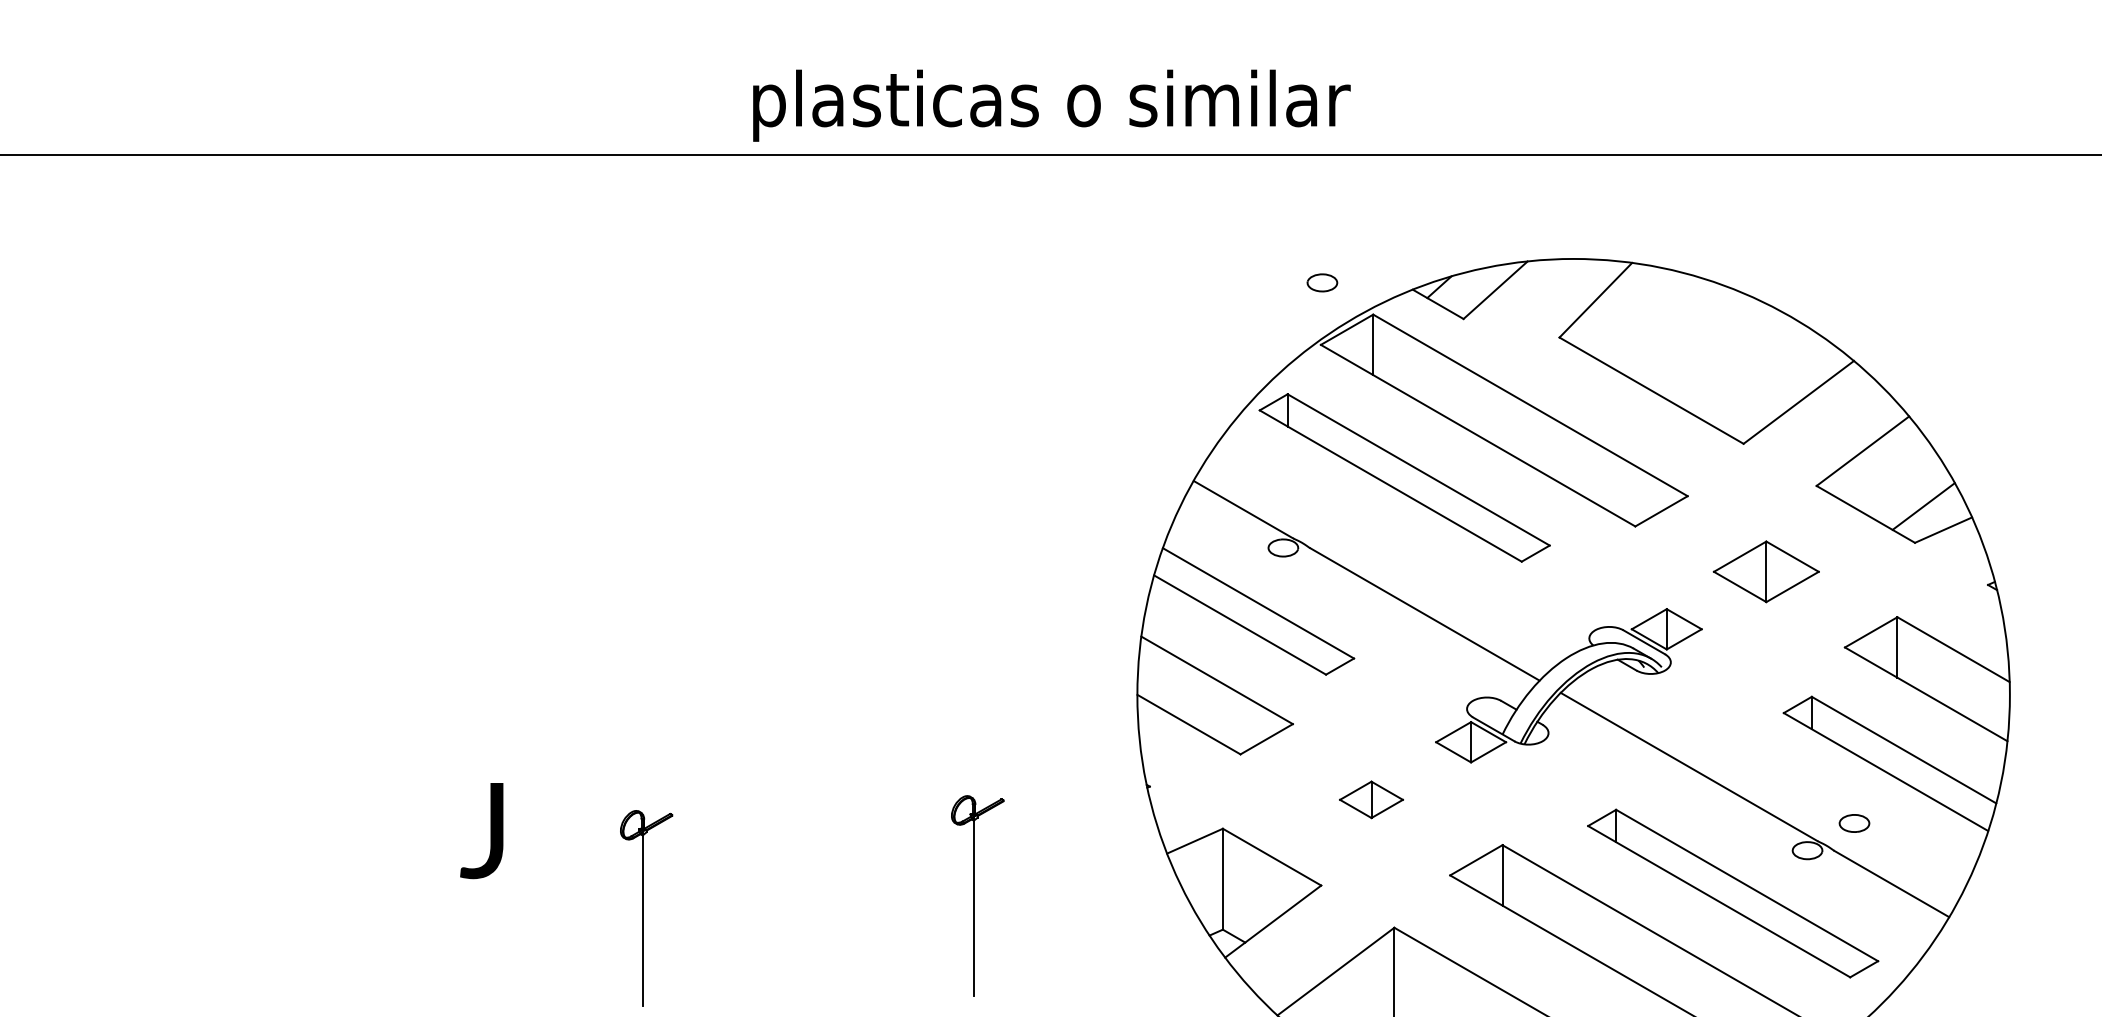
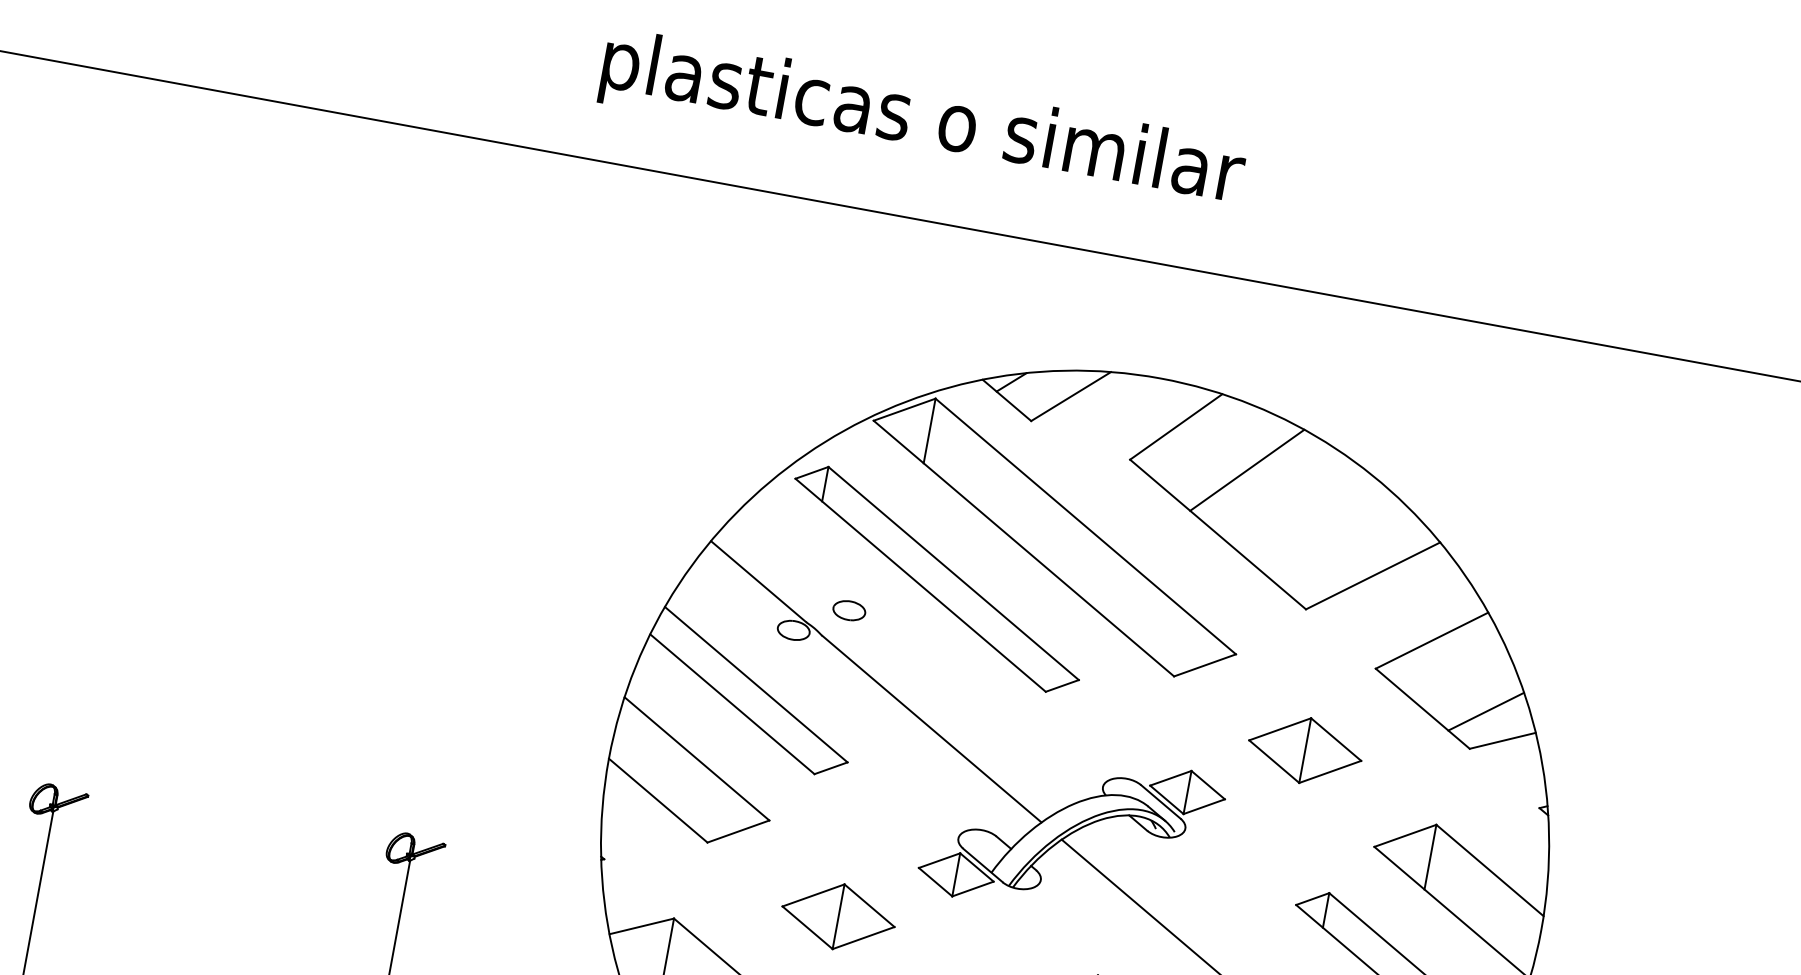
text: (1051, 105) -> (922, 122), moved
part: (1322, 282) -> (849, 610), moved
line: (1667, 327) -> (1247, 470), added
part: (1371, 799) -> (838, 916), size x1.67

